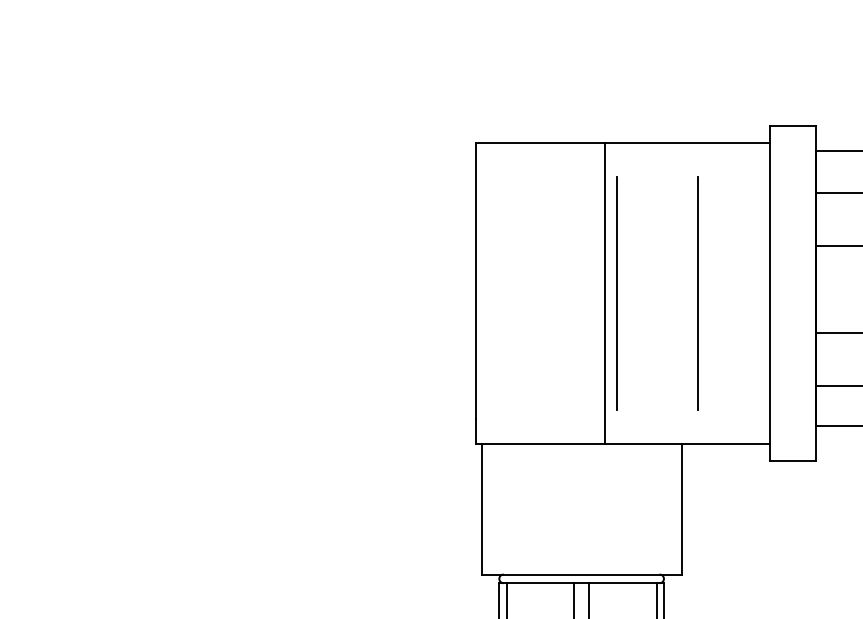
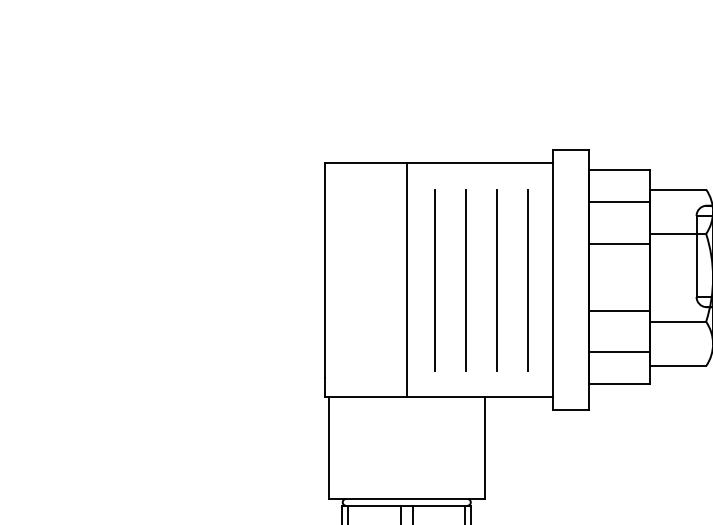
line: (738, 292) -> (528, 279), added
line: (604, 293) -> (406, 280), moved
line: (657, 293) -> (465, 280), added

